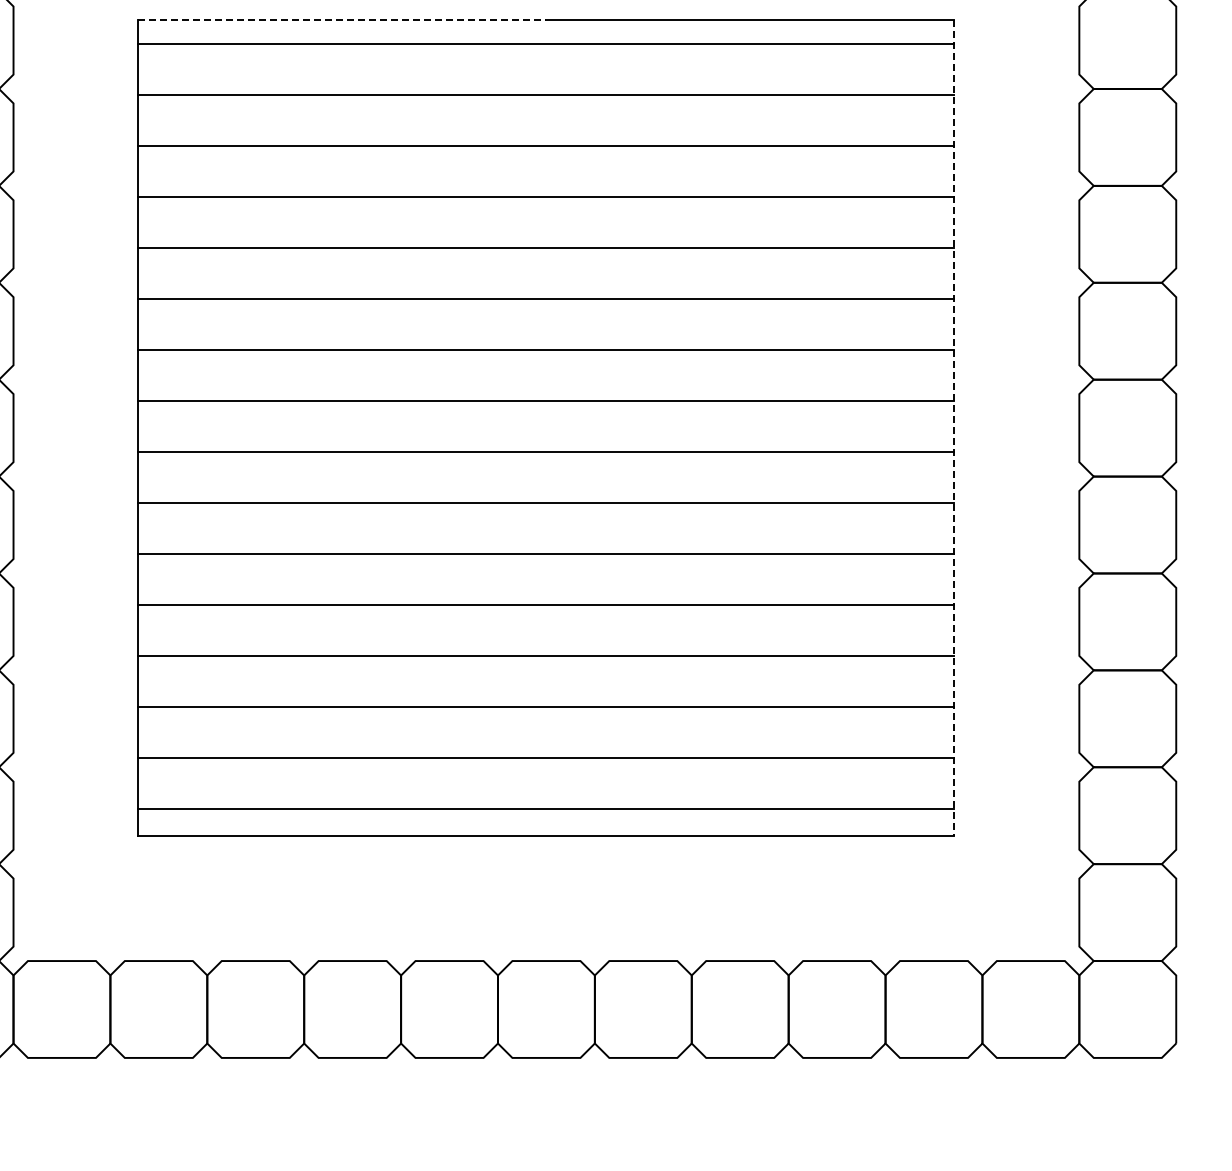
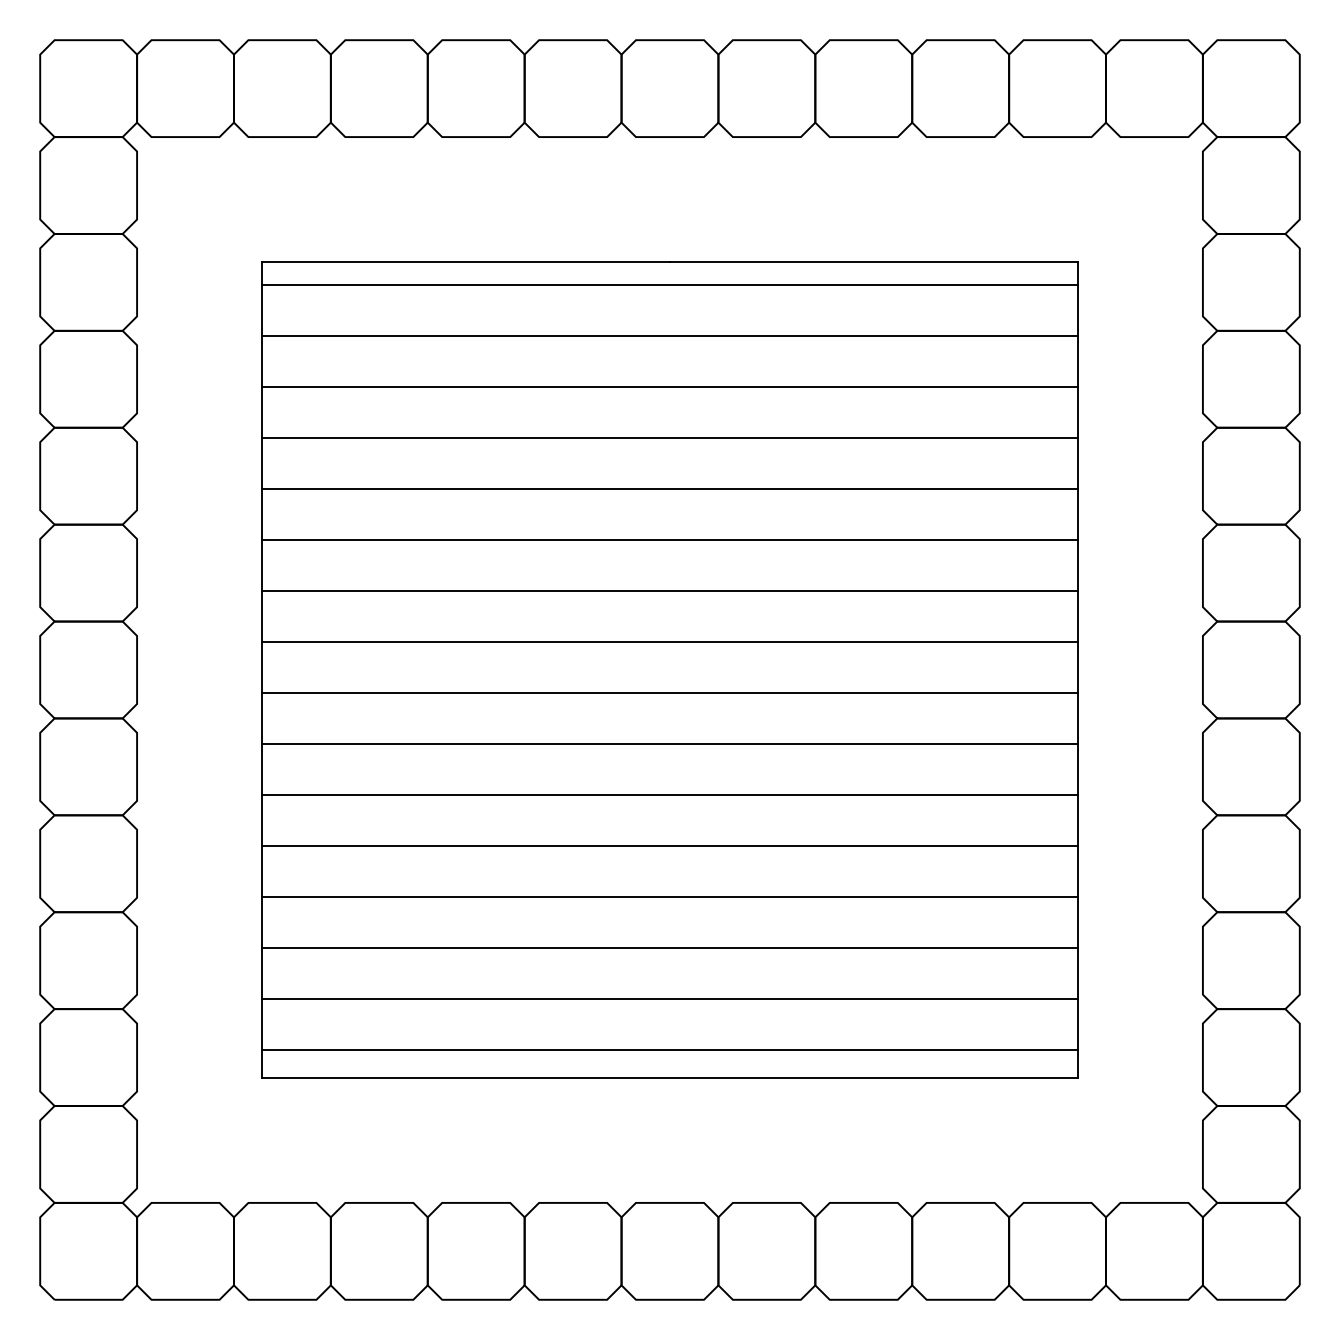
line: (342, 20) -> (466, 262), dashed -> solid
line: (953, 427) -> (1077, 669), dashed -> solid

